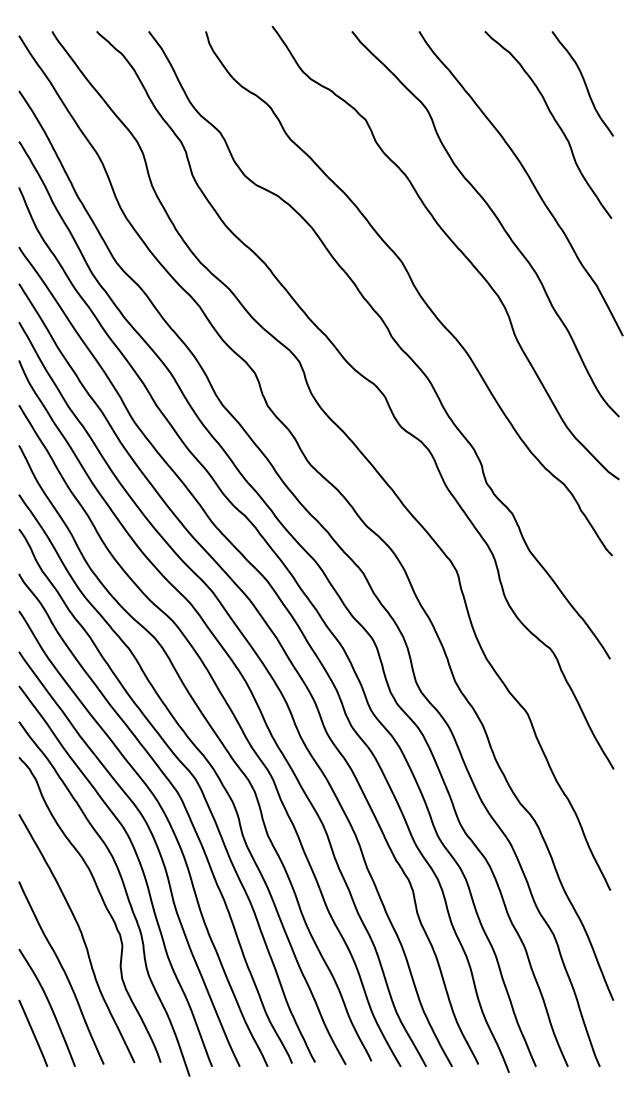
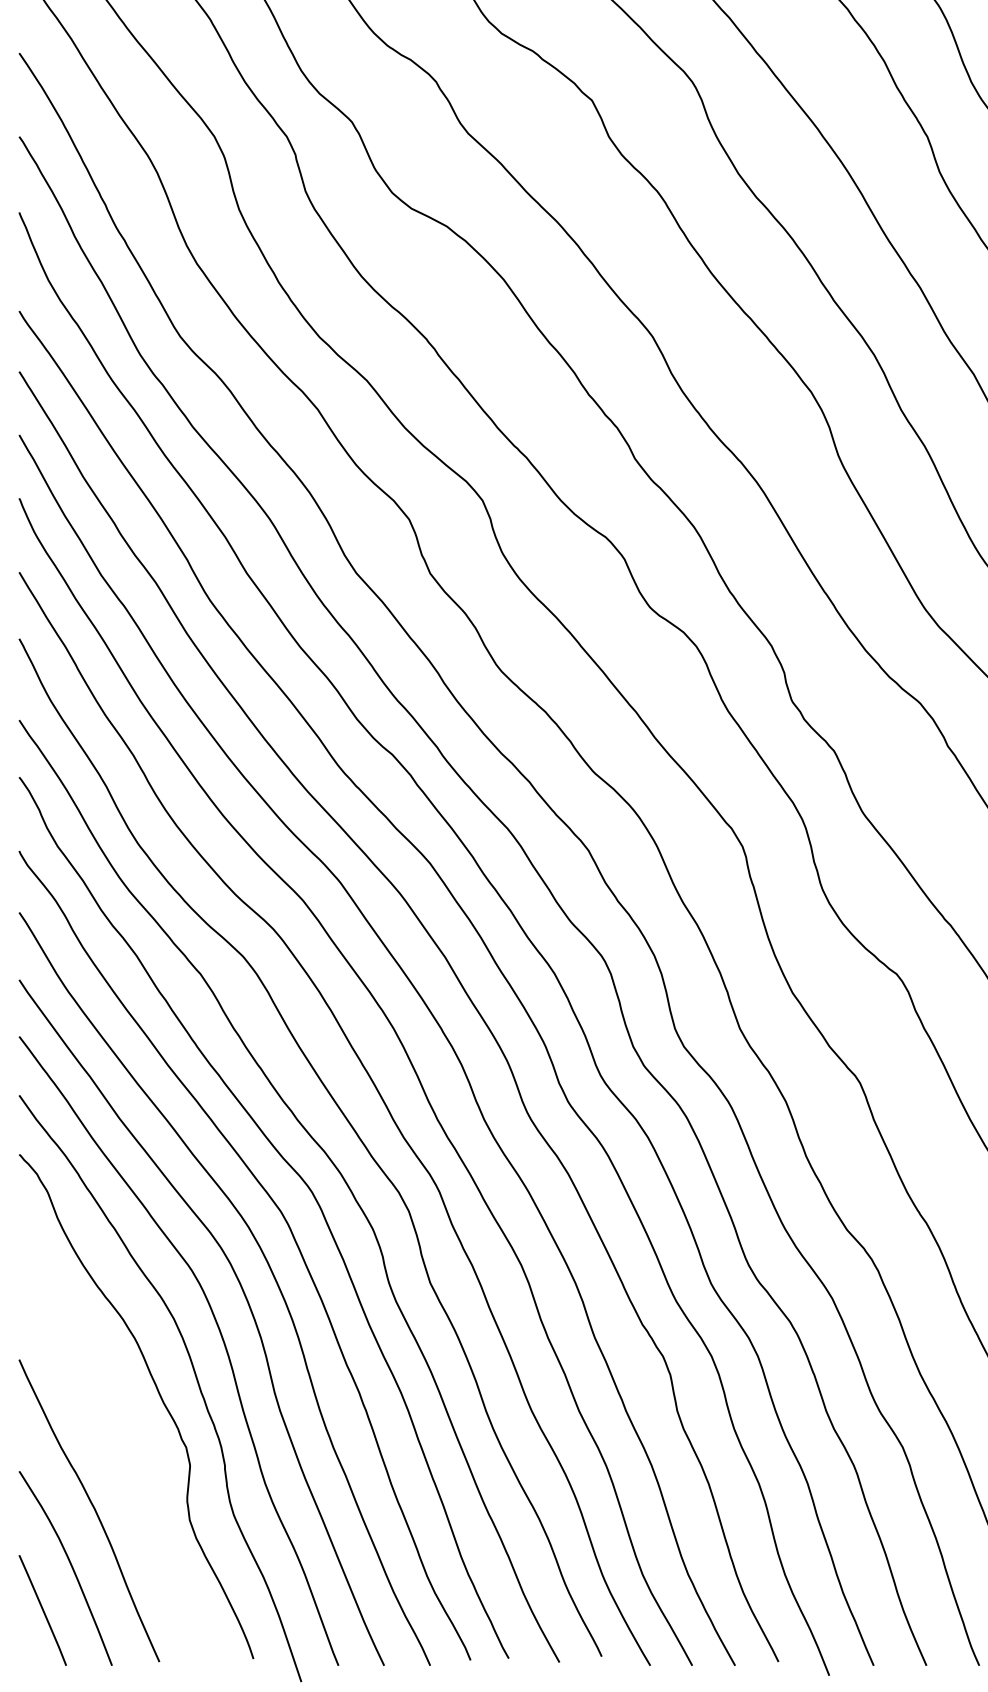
curve: (81, 937) -> (122, 1452), removed

